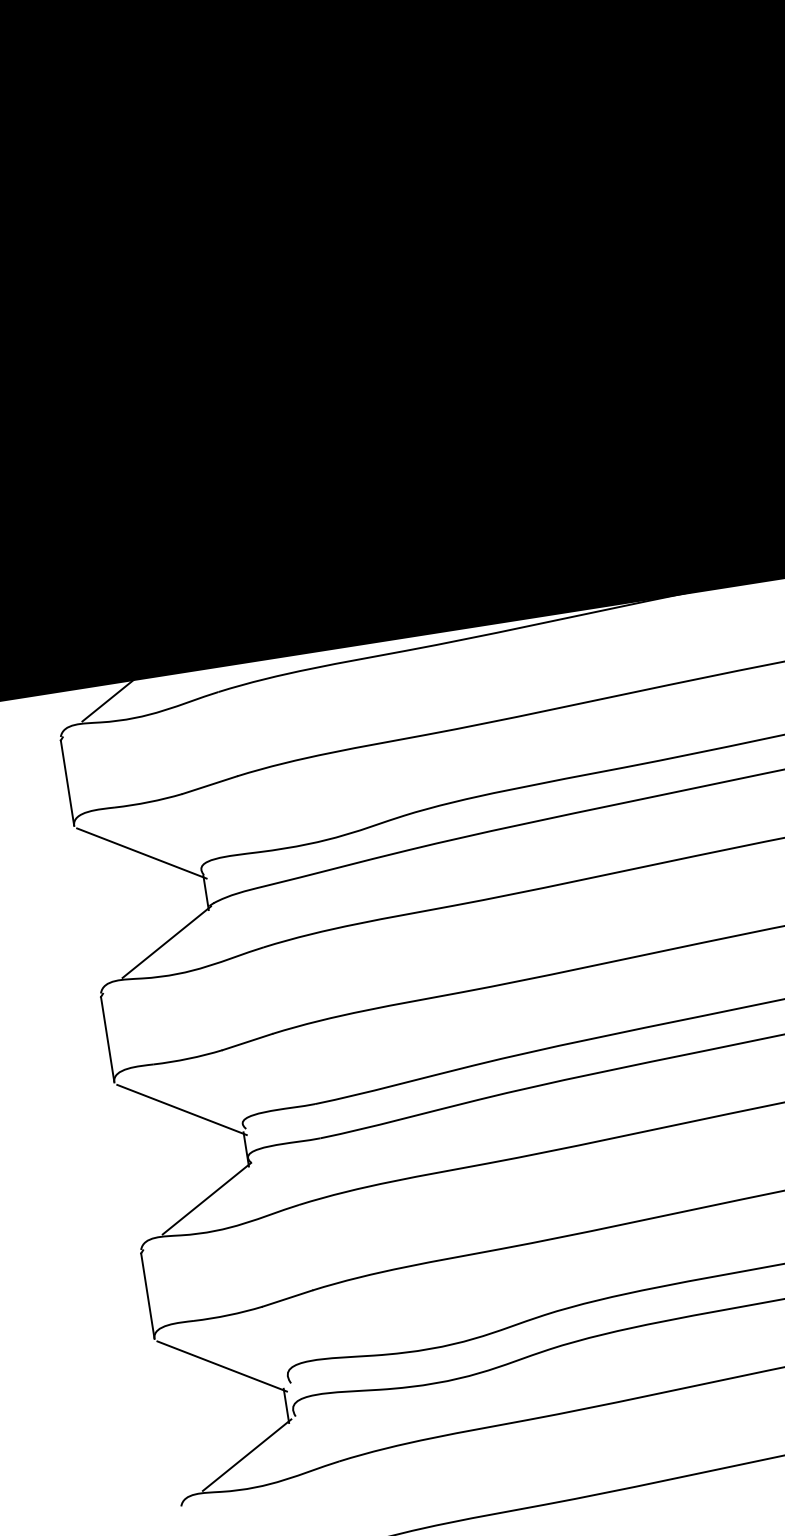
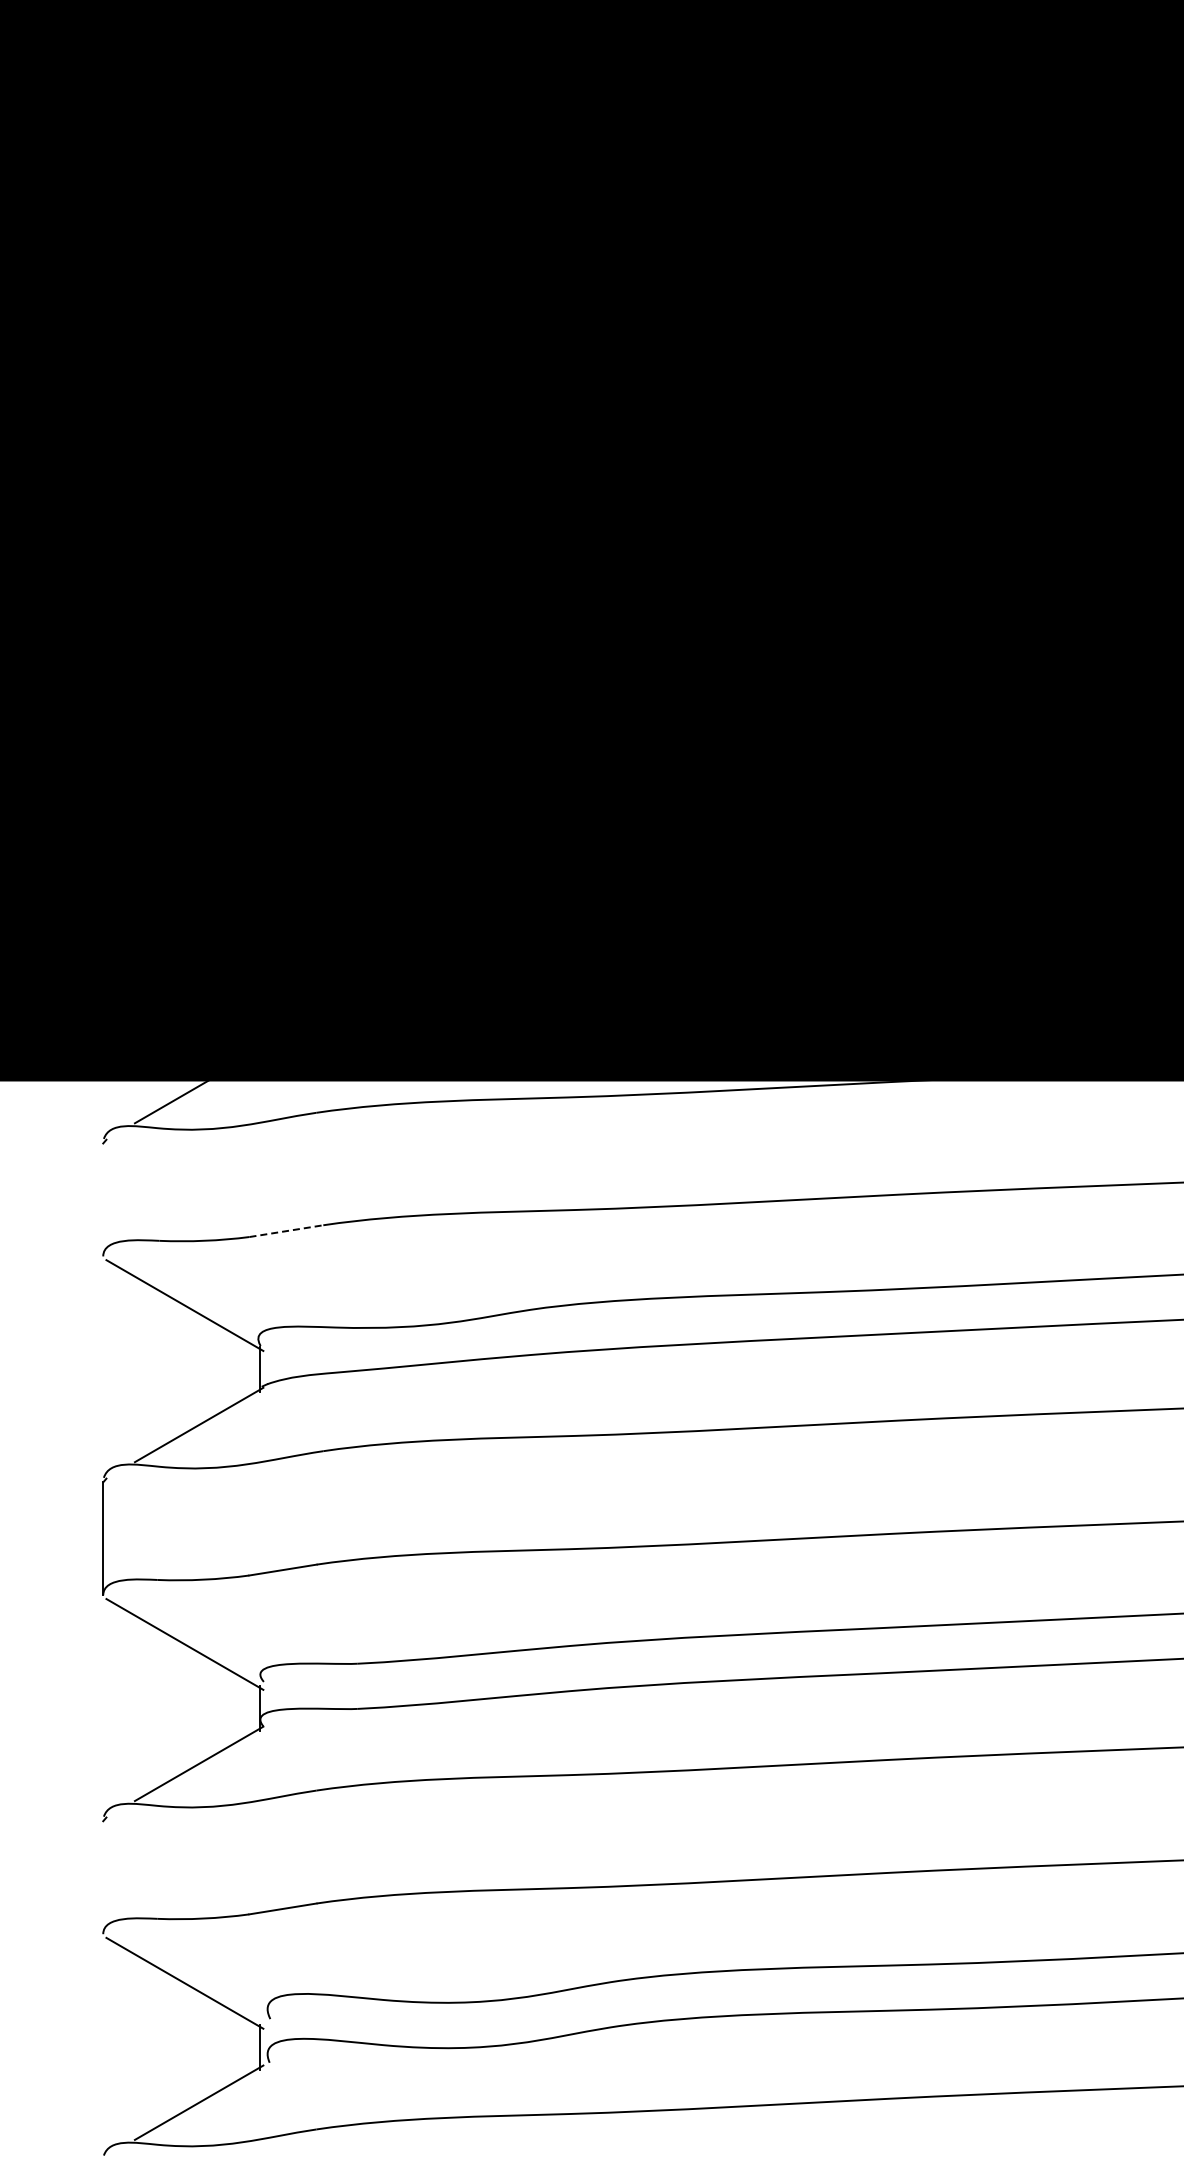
line: (67, 782) -> (103, 1199), removed
line: (209, 785) -> (286, 1231), solid -> dashed
line: (148, 1296) -> (103, 1877), removed

